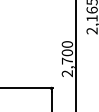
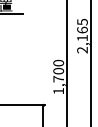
text: (67, 73) -> (58, 91), 2,700 -> 1,700

